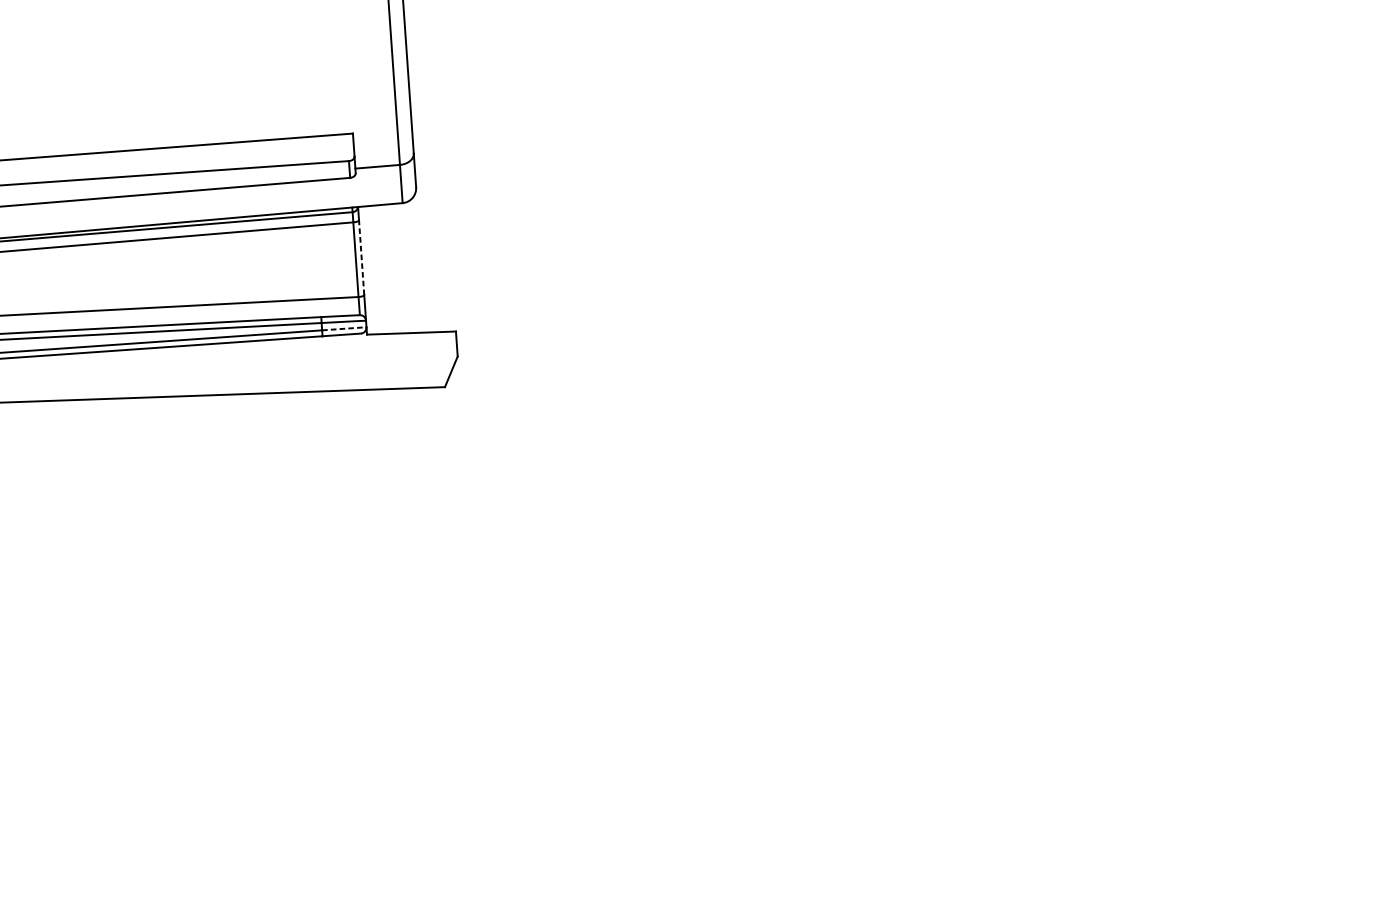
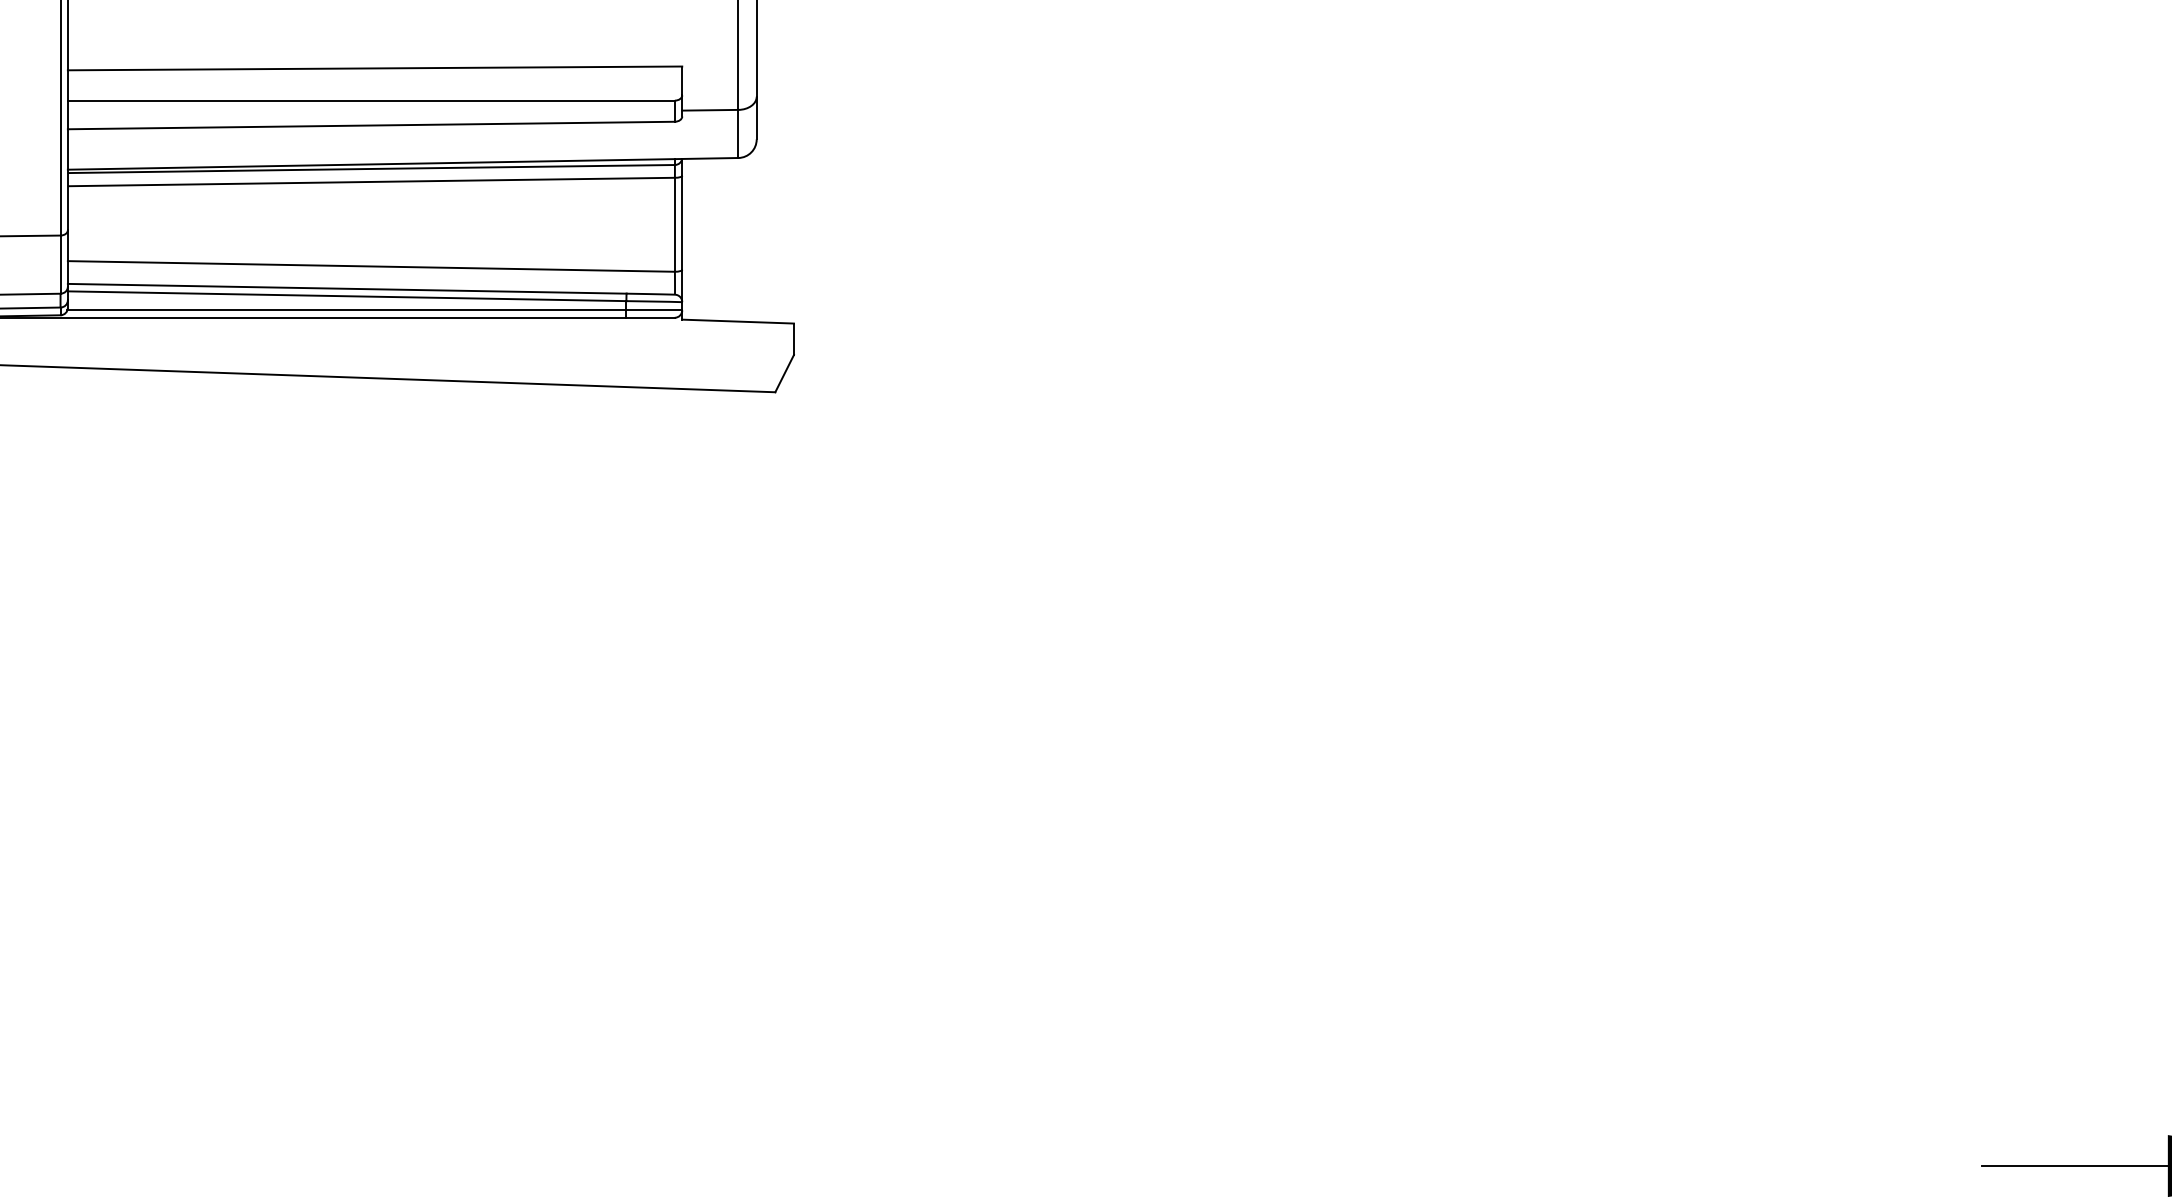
line: (361, 257) -> (682, 222), dashed -> solid
line: (344, 328) -> (654, 310), dashed -> solid

